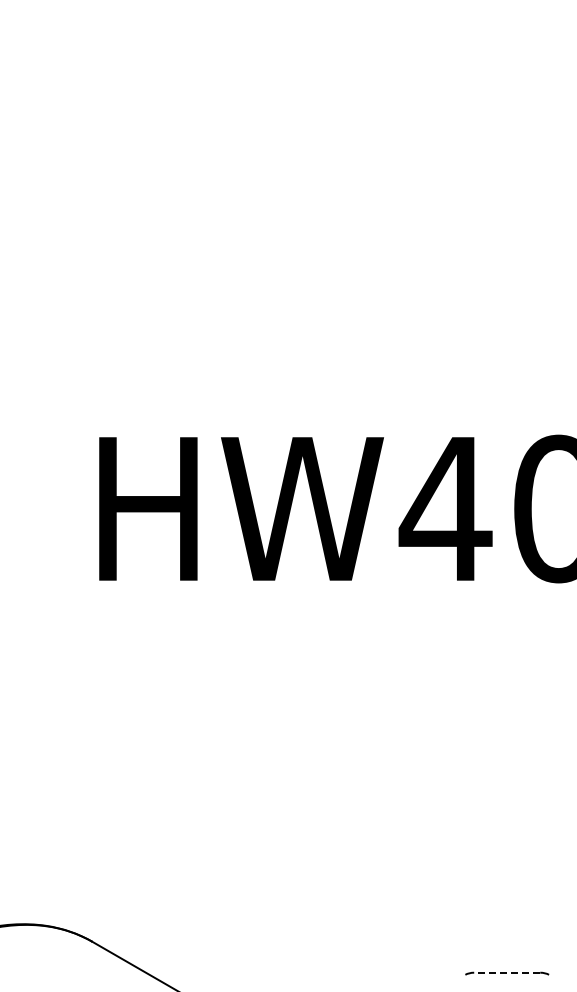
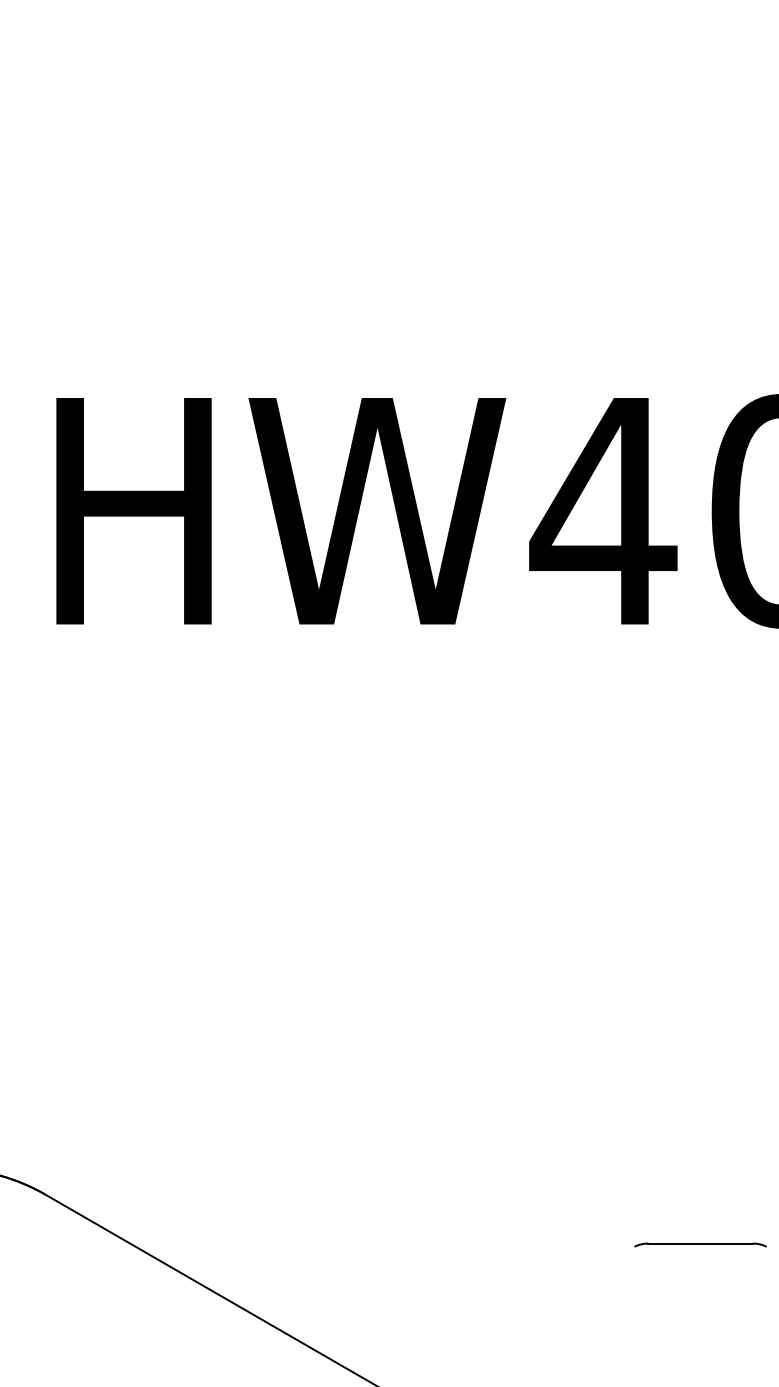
line: (506, 972) -> (699, 1243), dashed -> solid

